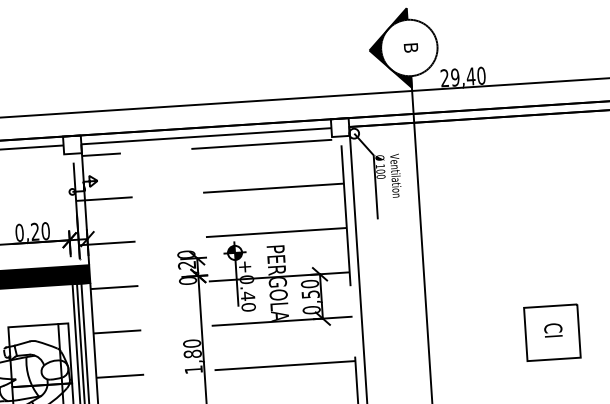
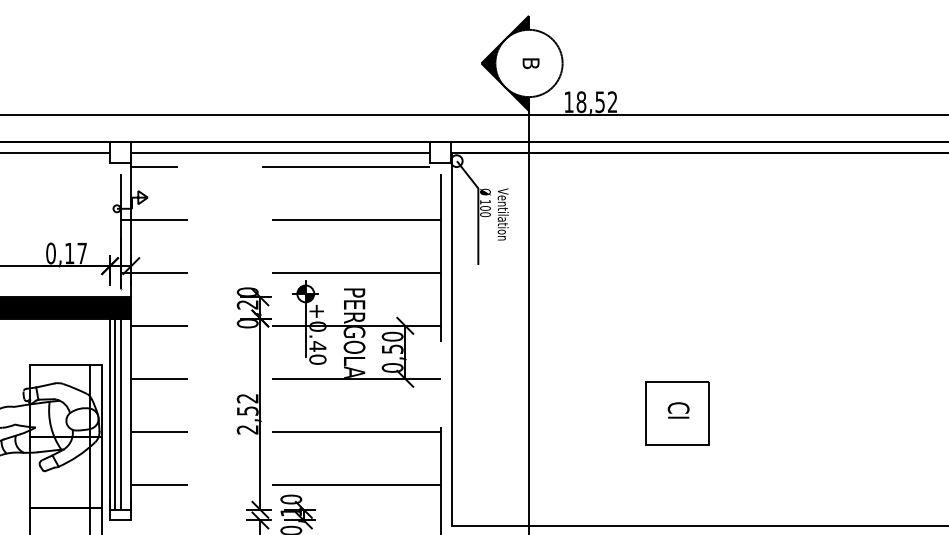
text: (462, 77) -> (590, 102), 29,40 -> 18,52
text: (40, 231) -> (76, 253), 0,20 -> 0,17
text: (192, 356) -> (247, 413), 1,80 -> 2,52

